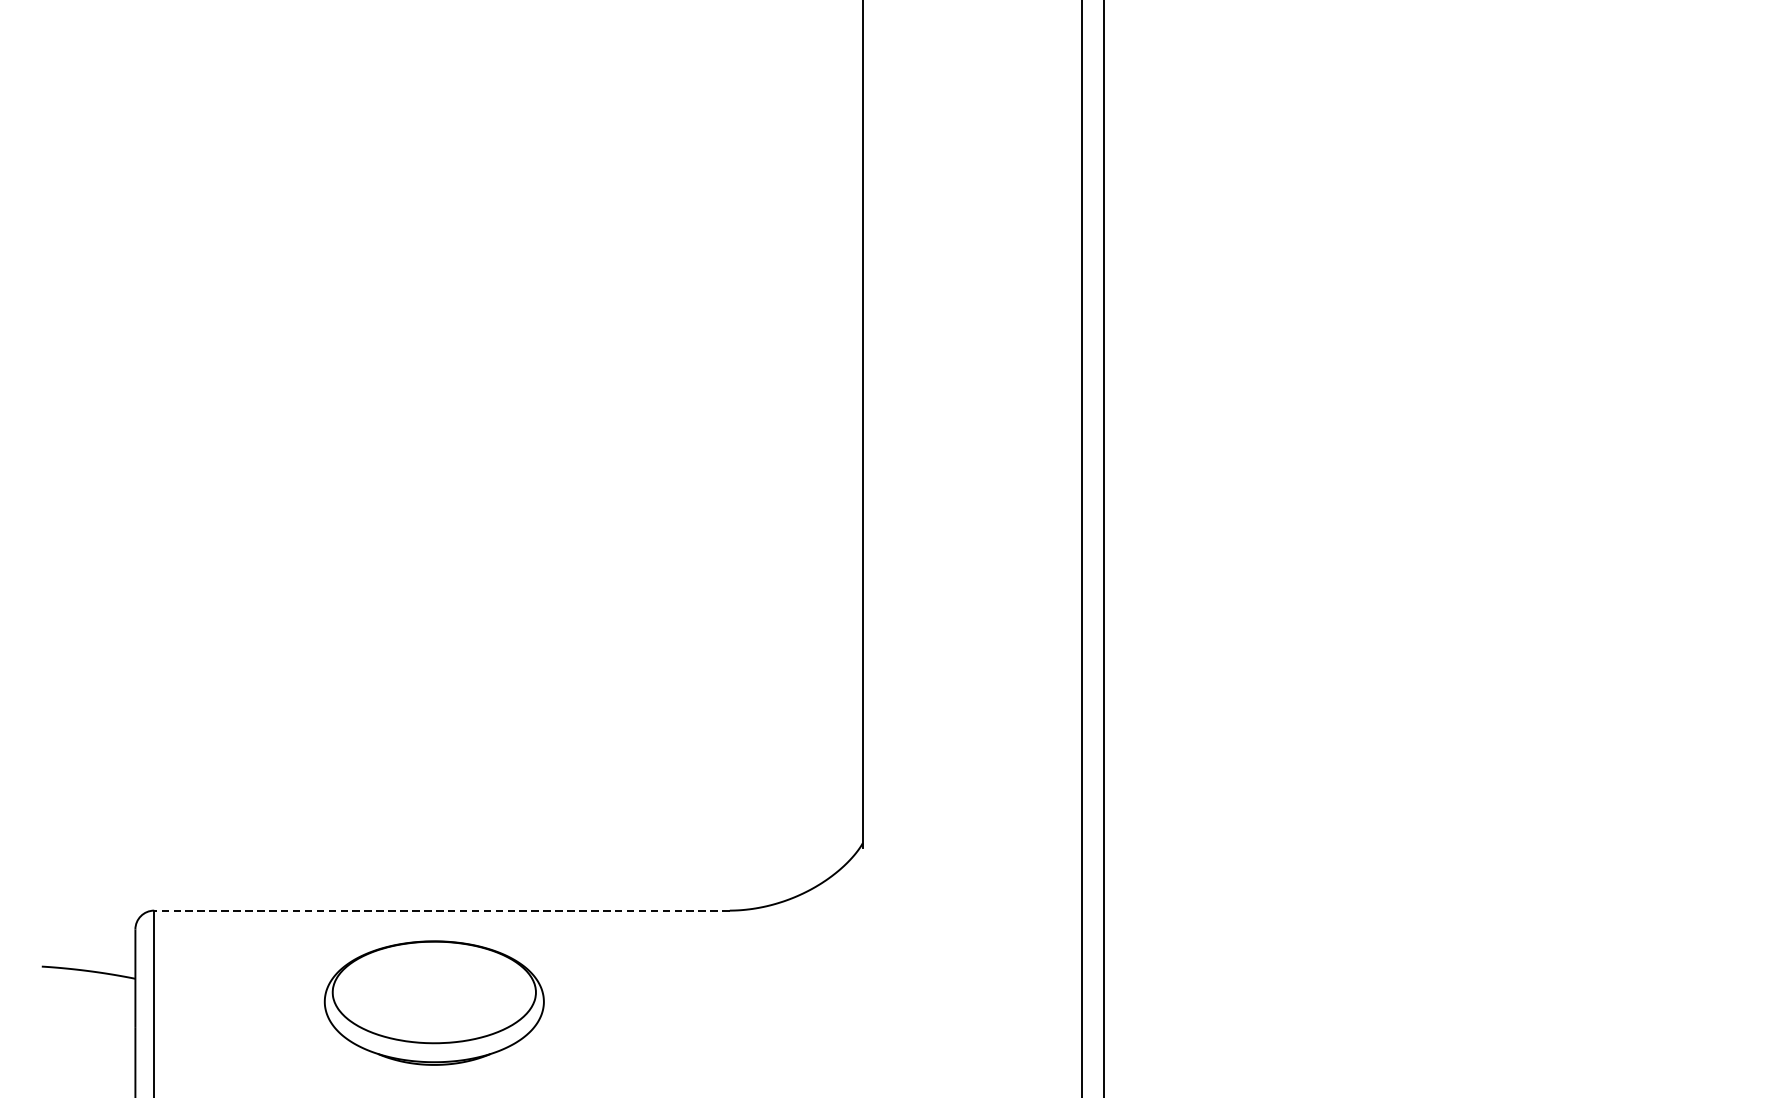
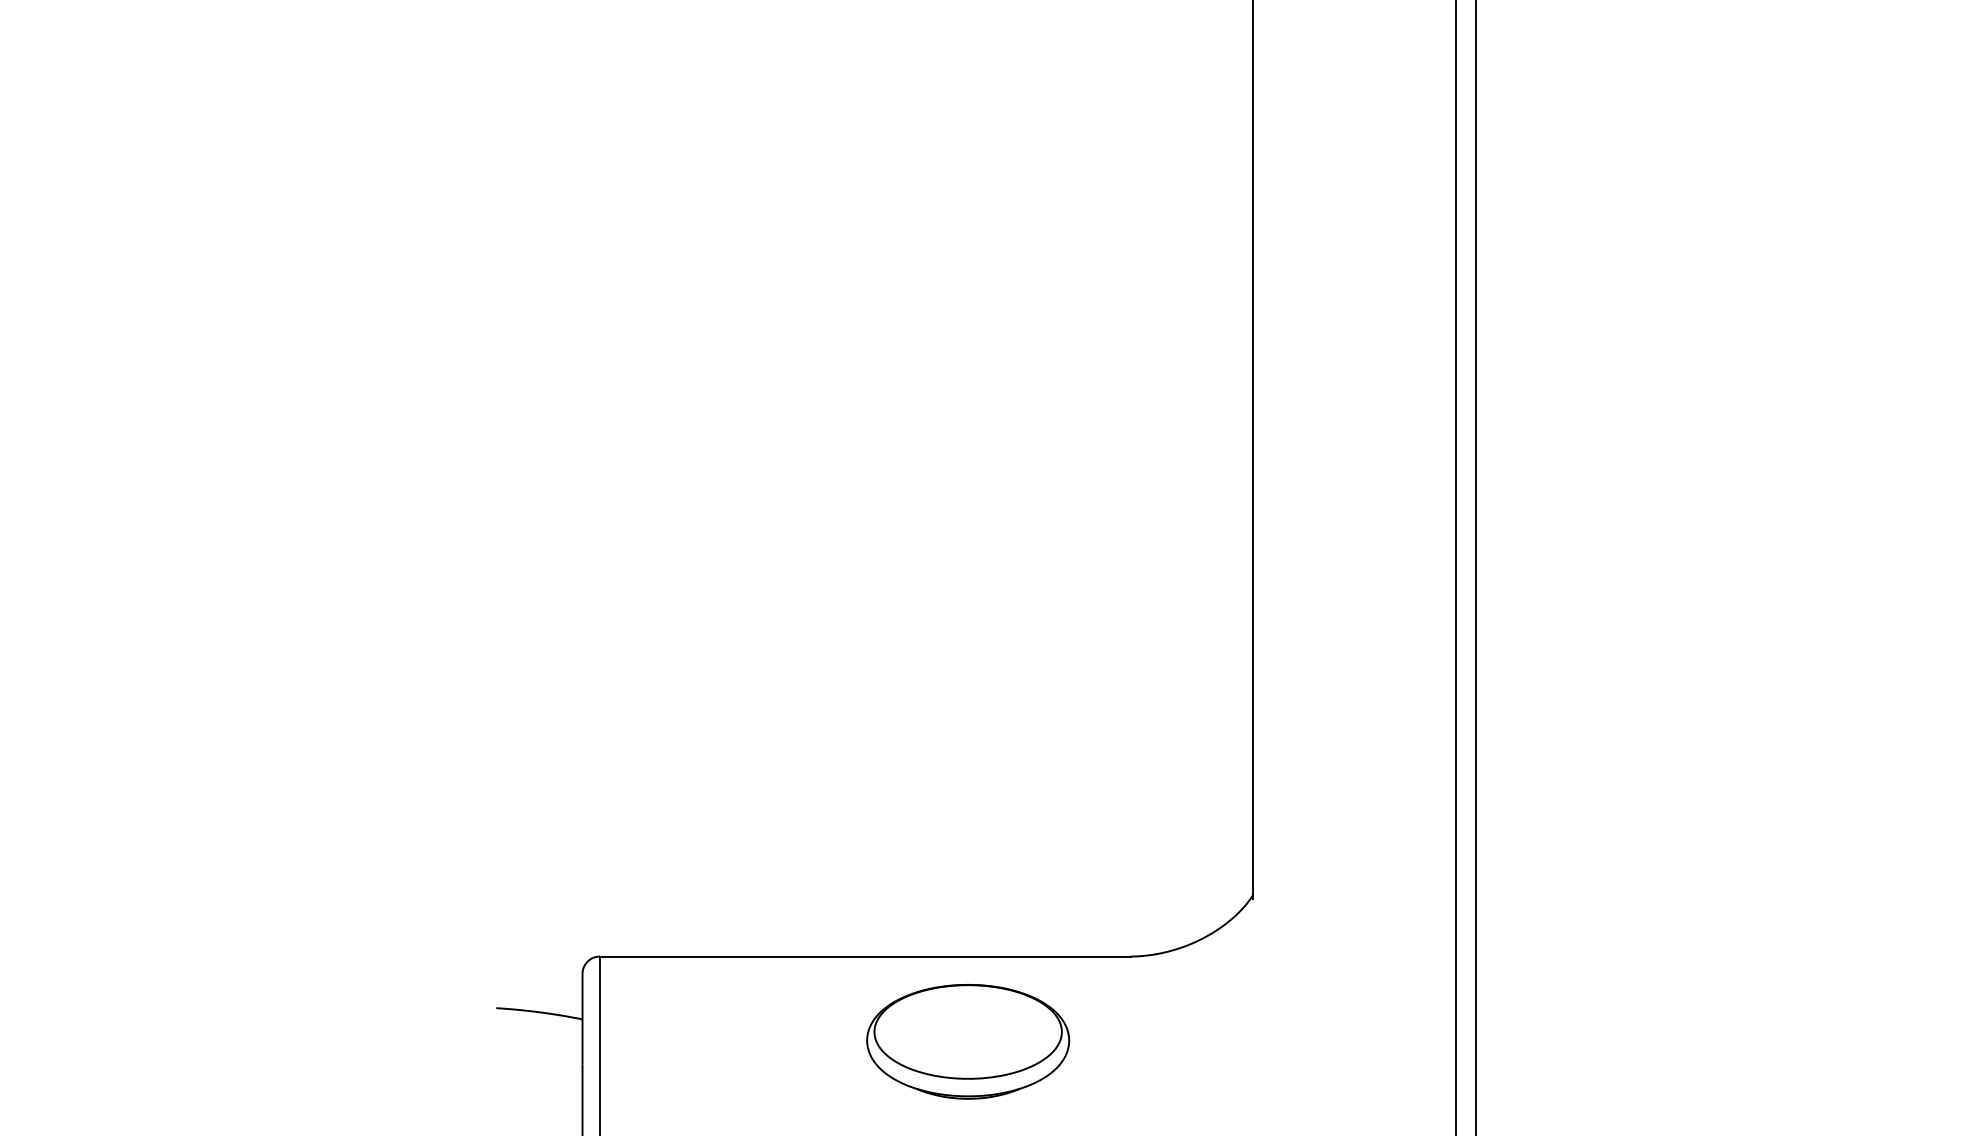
line: (441, 910) -> (864, 956), dashed -> solid
part: (434, 1002) -> (968, 1041), moved

